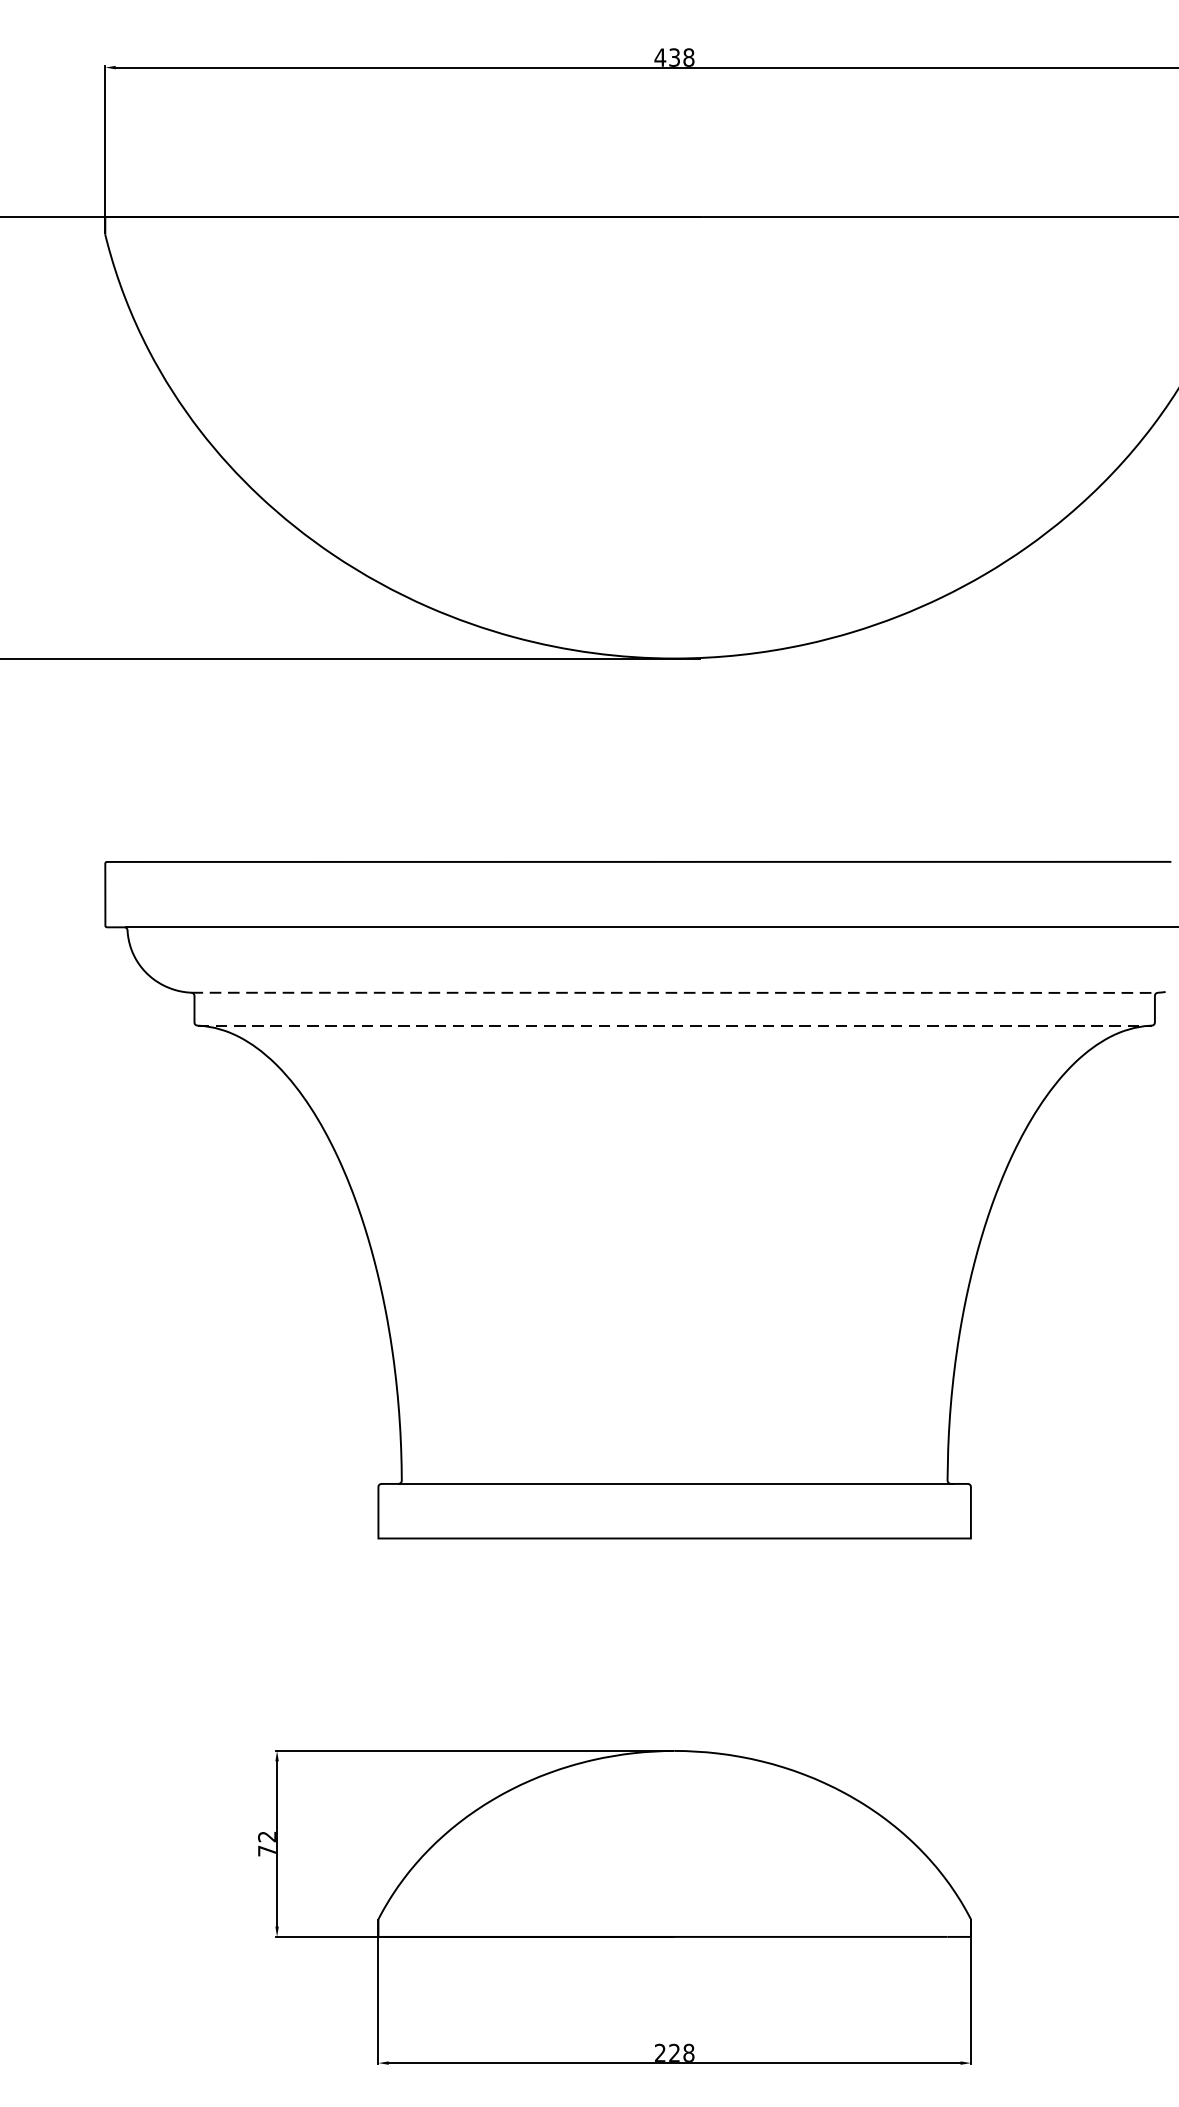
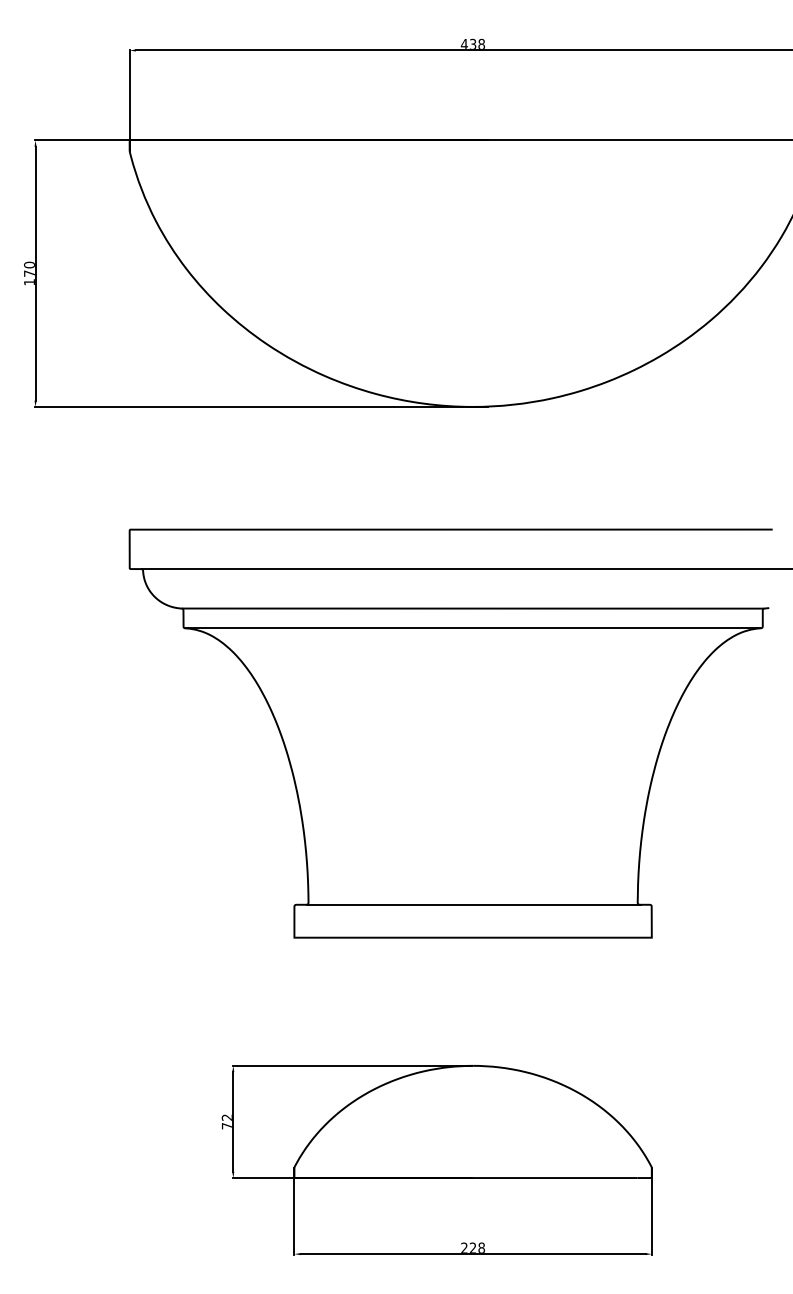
line: (675, 992) -> (473, 608), dashed -> solid
line: (675, 1025) -> (473, 628), dashed -> solid

